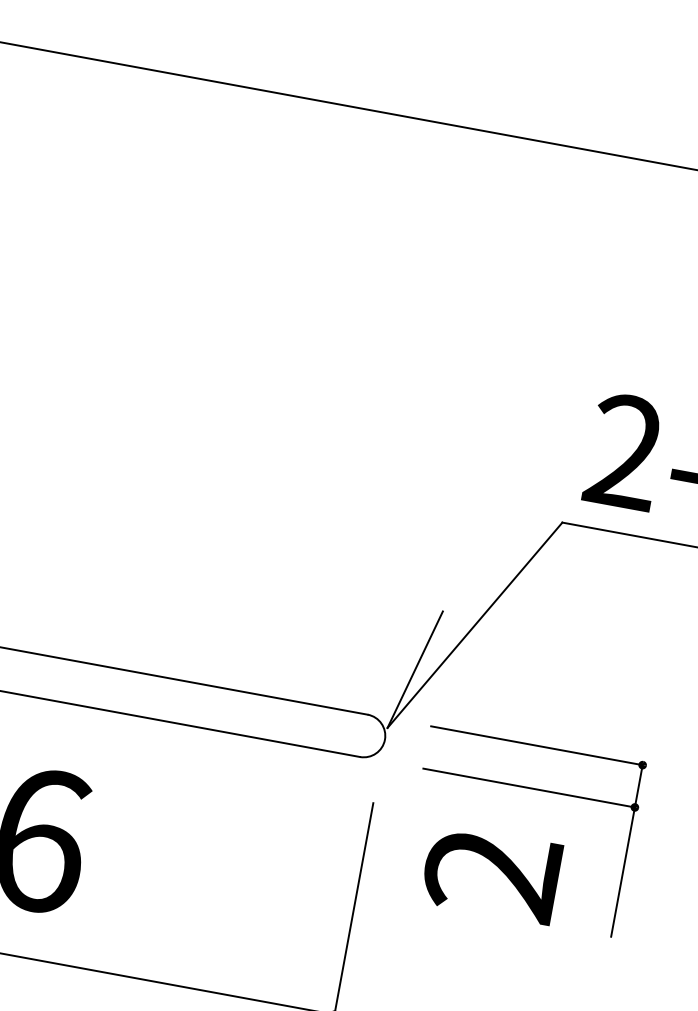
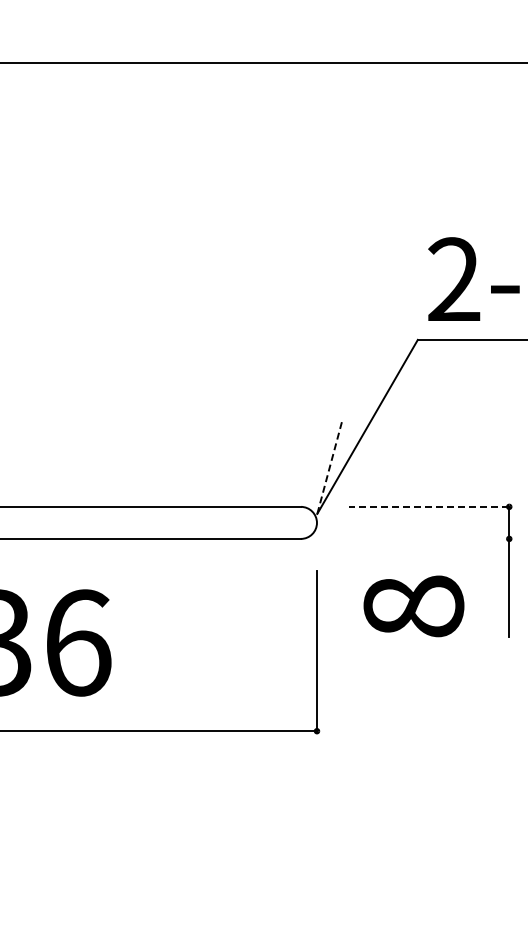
line: (414, 669) -> (329, 467), solid -> dashed
line: (536, 745) -> (428, 506), solid -> dashed
line: (529, 787) -> (429, 538), removed
text: (492, 873) -> (413, 606), 2 -> 8

